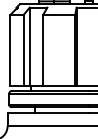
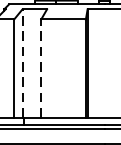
line: (29, 46) -> (22, 63), solid -> dashed
line: (43, 49) -> (41, 67), solid -> dashed

